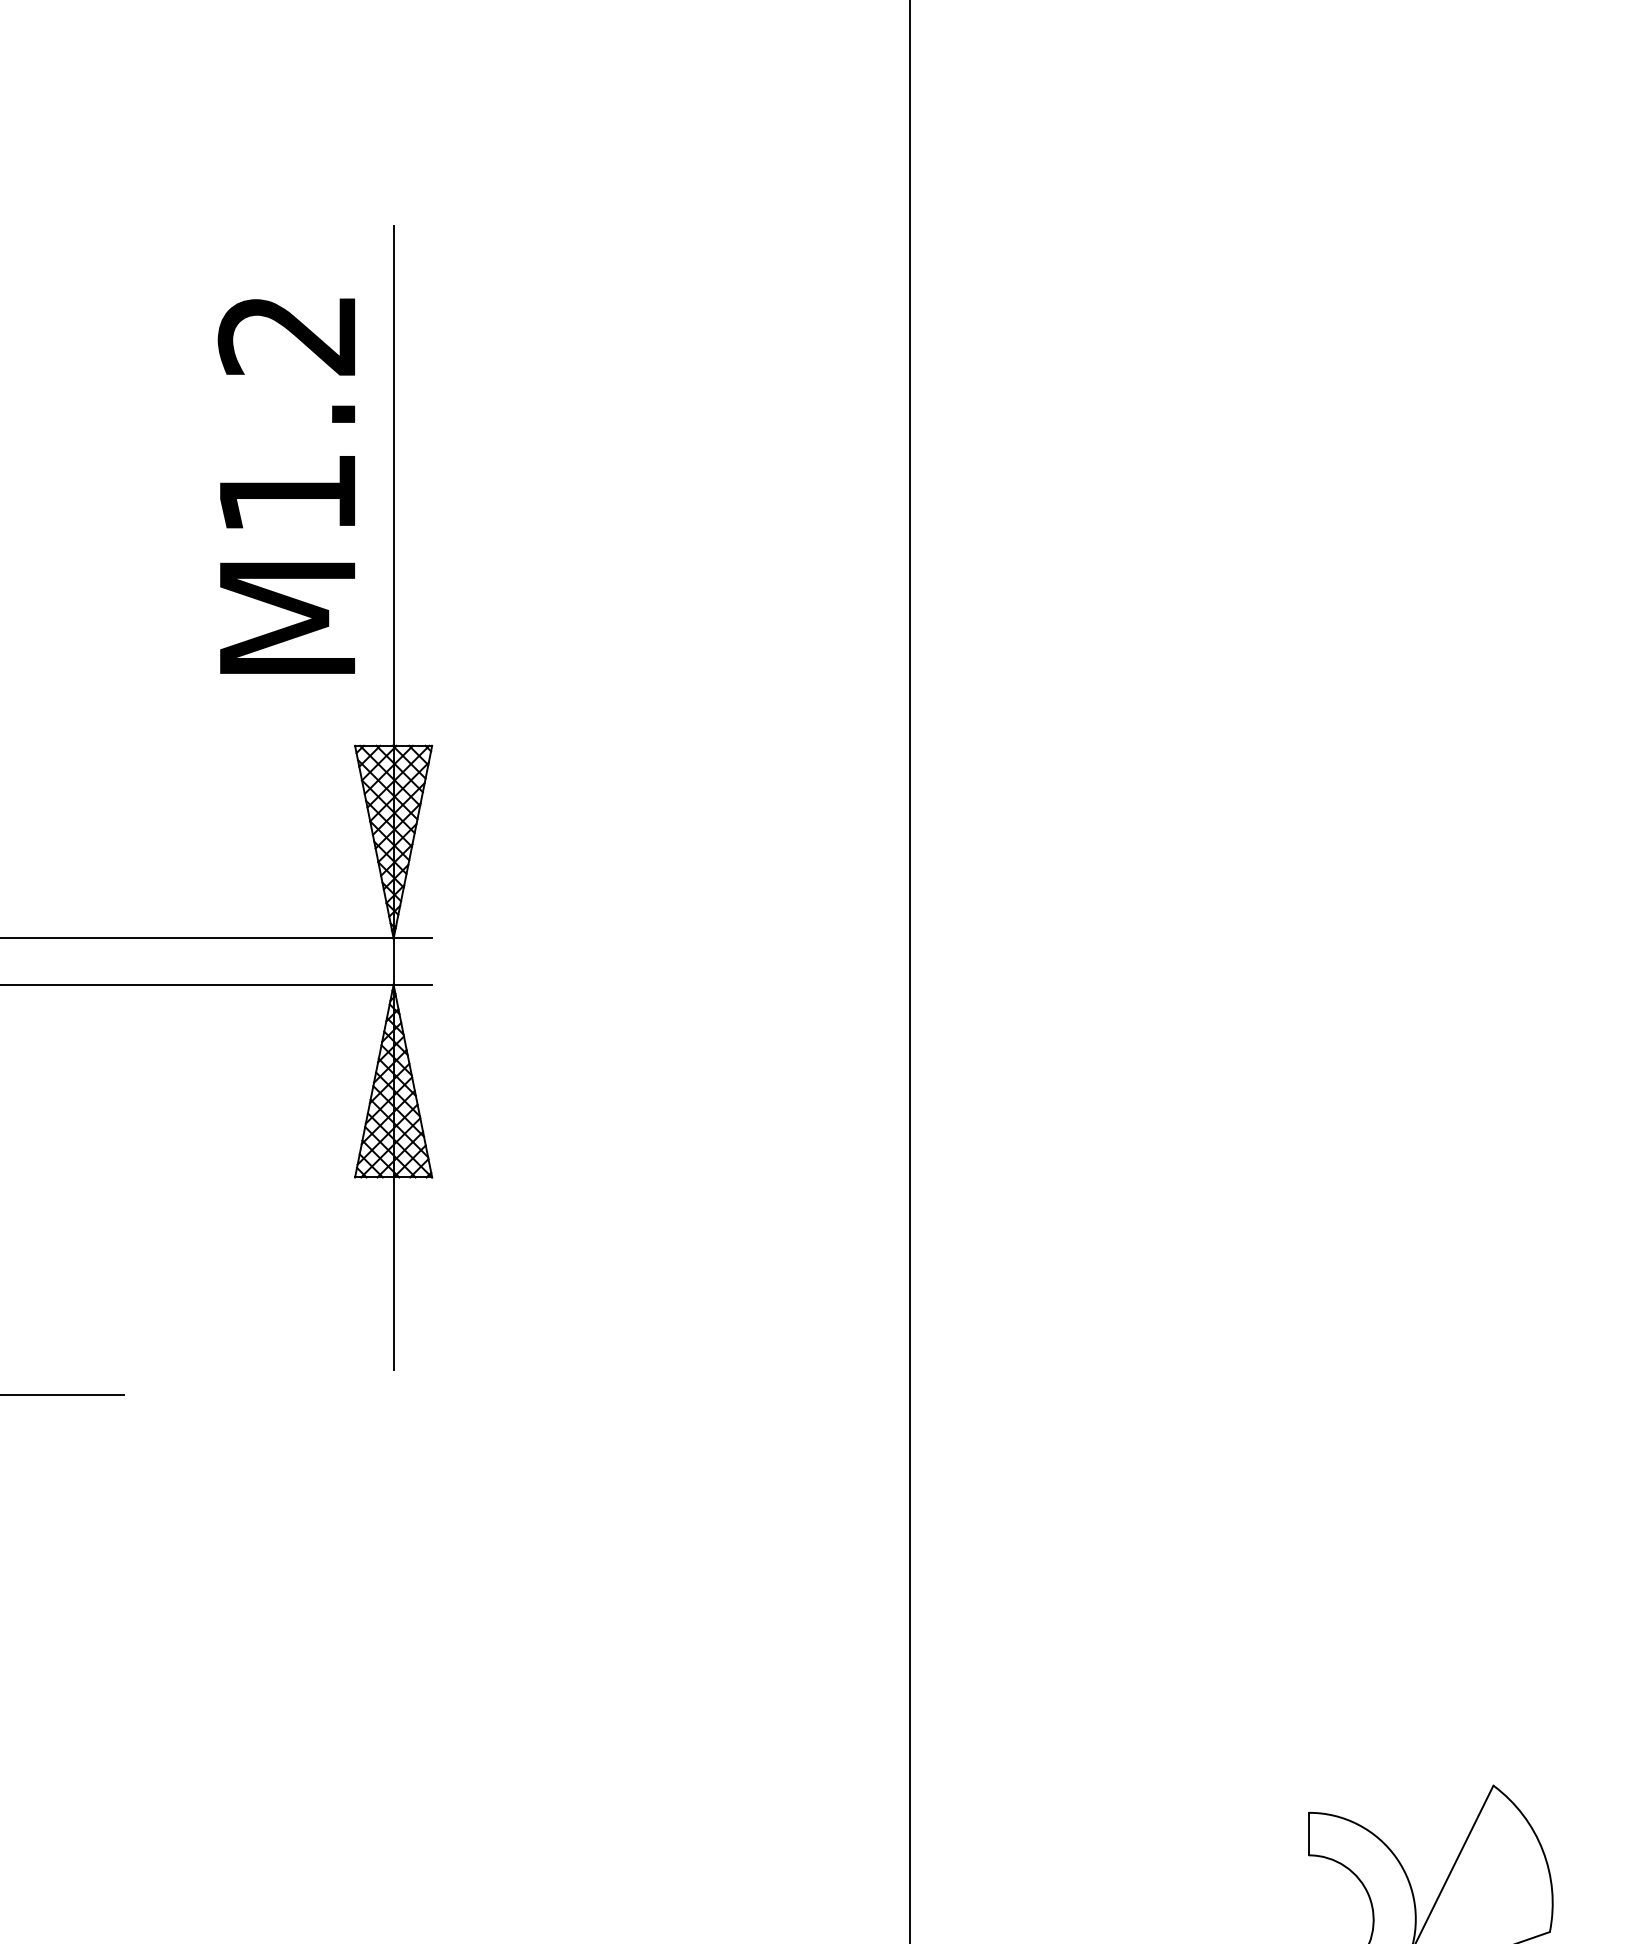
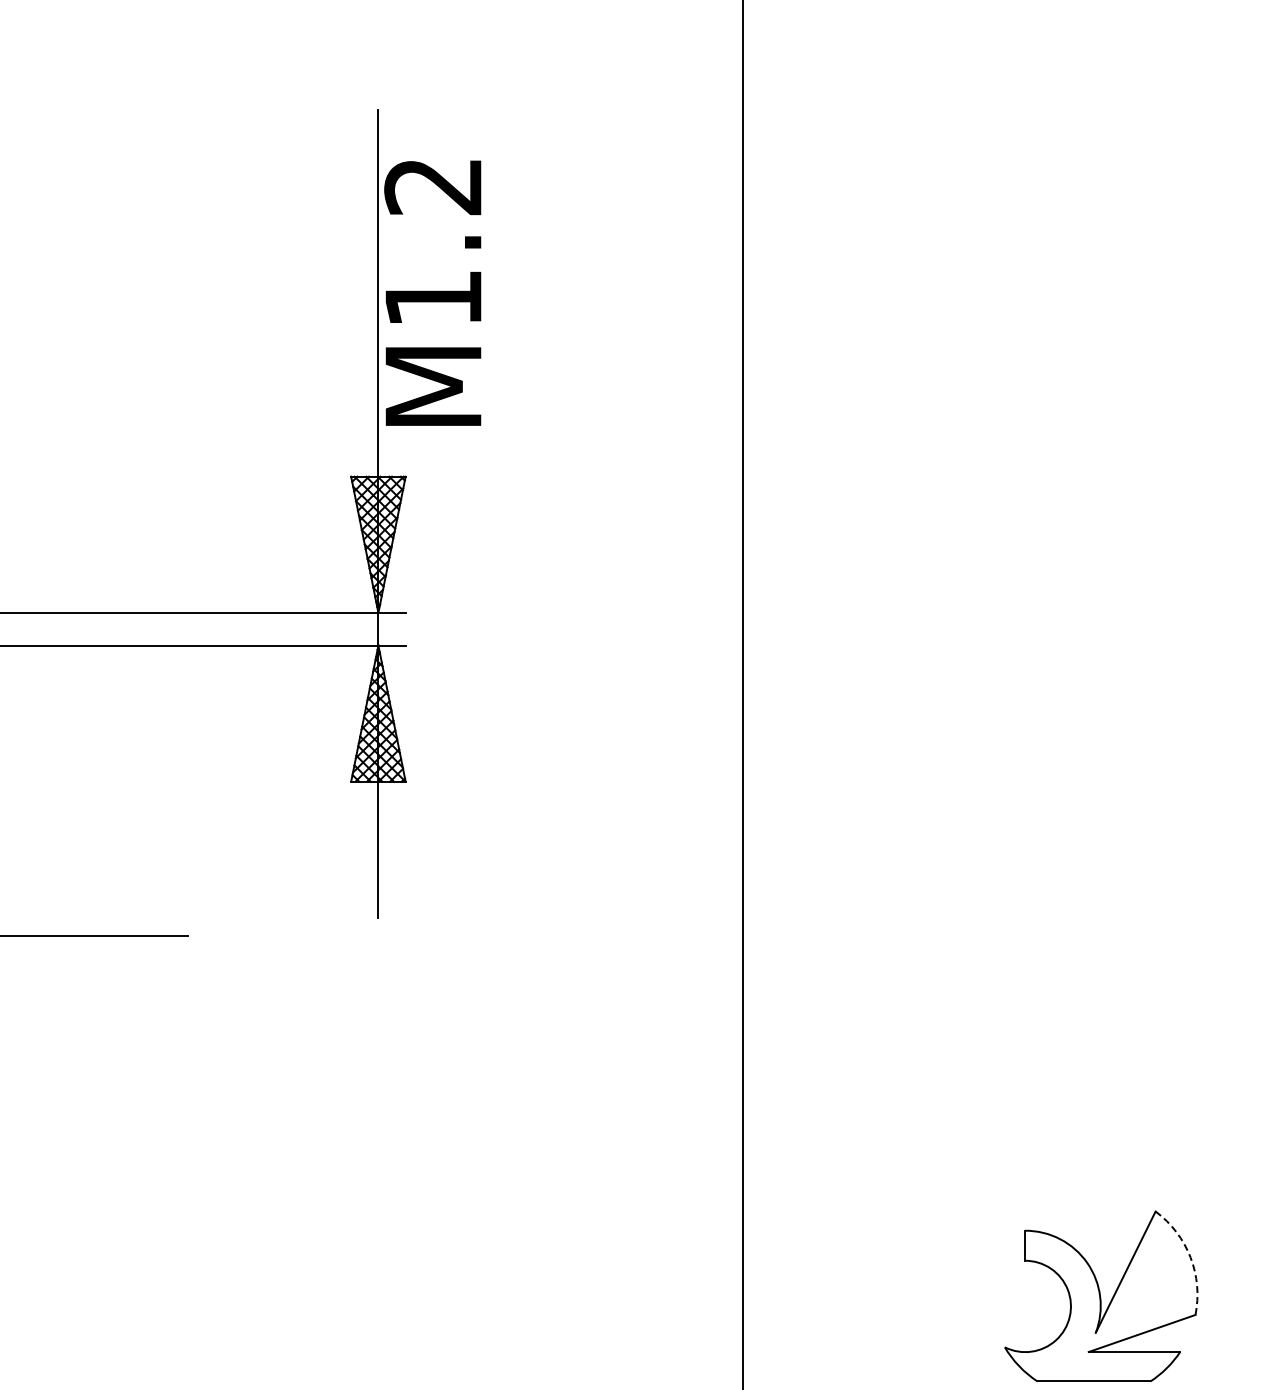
text: (286, 485) -> (432, 292), moved
arc: (1542, 1850) -> (1190, 1257), solid -> dashed

